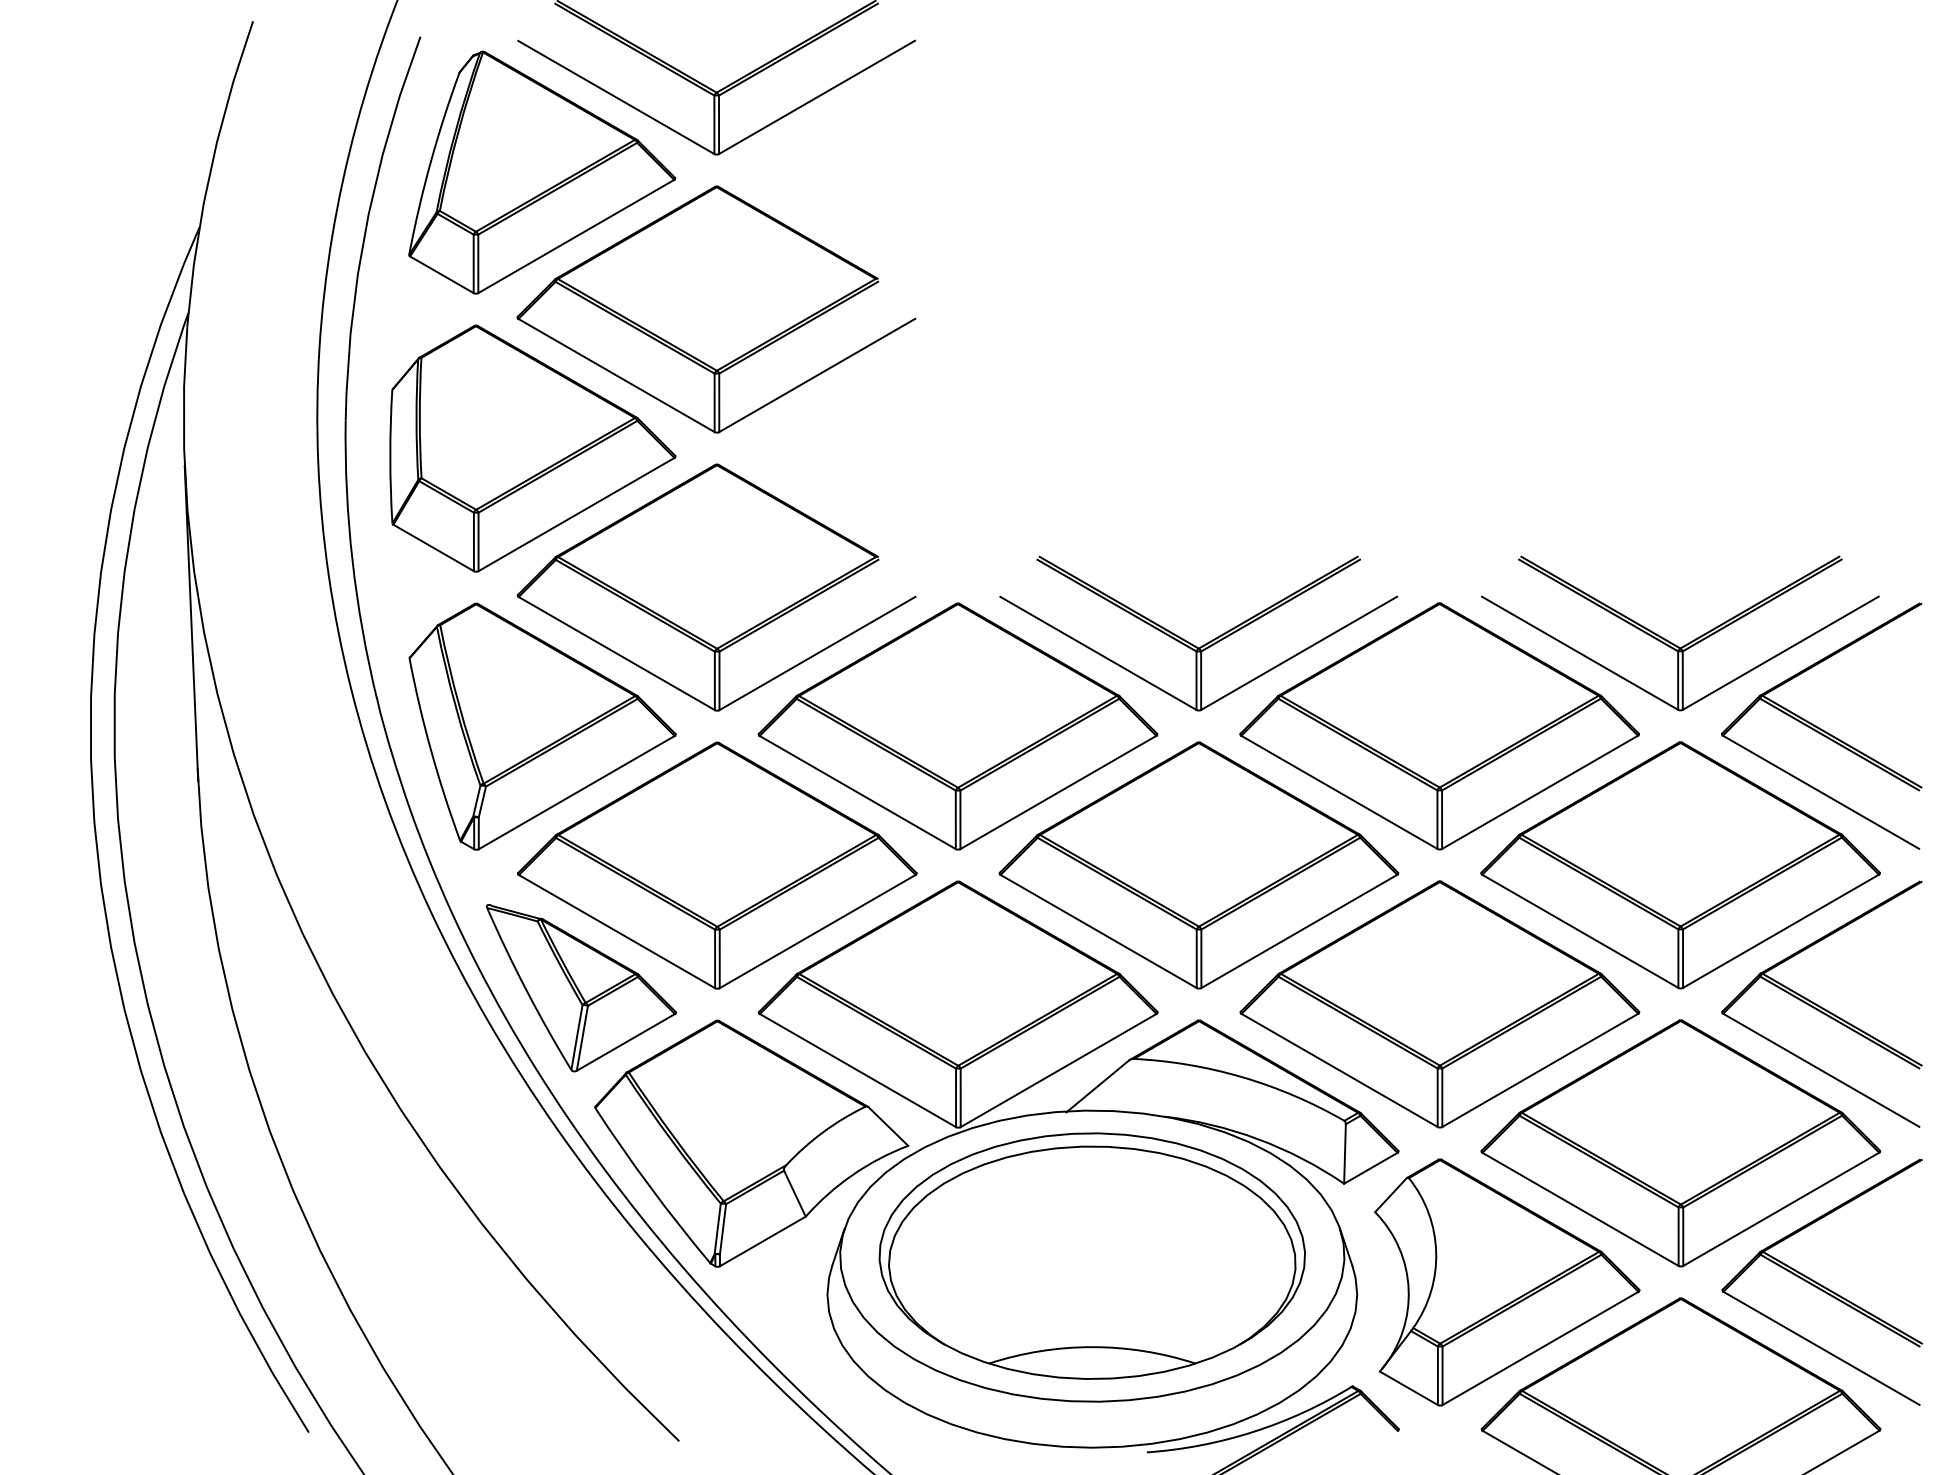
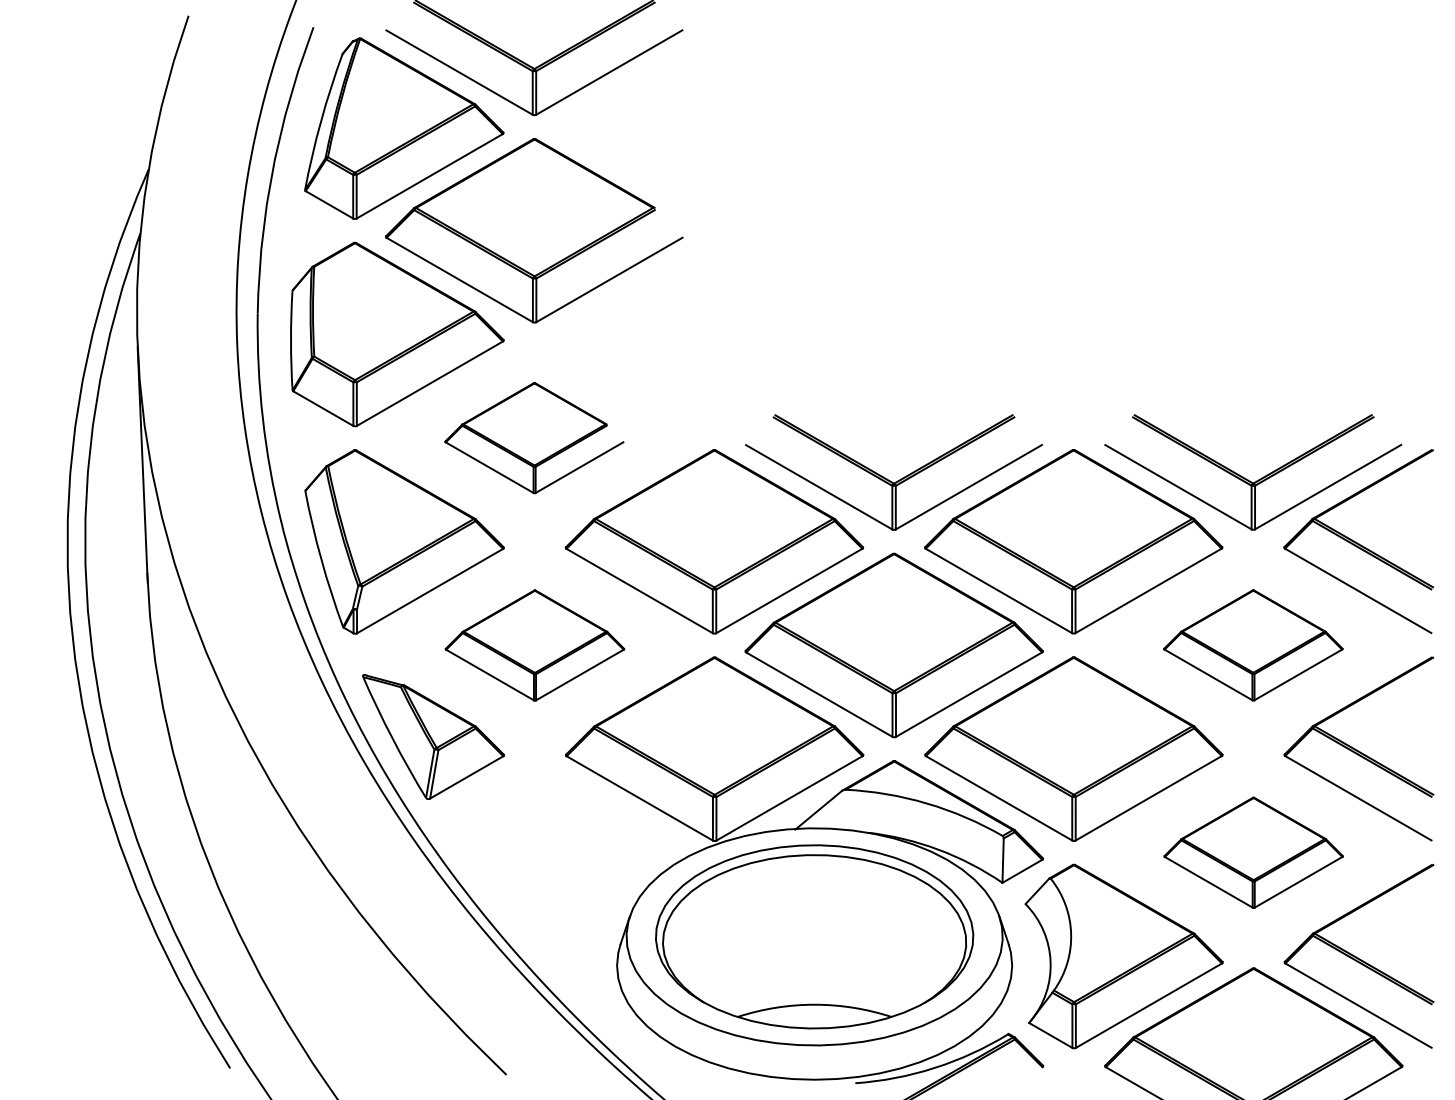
part: (716, 587) -> (534, 438), size x0.6
part: (717, 865) -> (535, 645), size x0.6
part: (1680, 865) -> (1253, 645), size x0.6
part: (751, 1143) -> (560, 852), removed
part: (1680, 1143) -> (1253, 852), size x0.6

